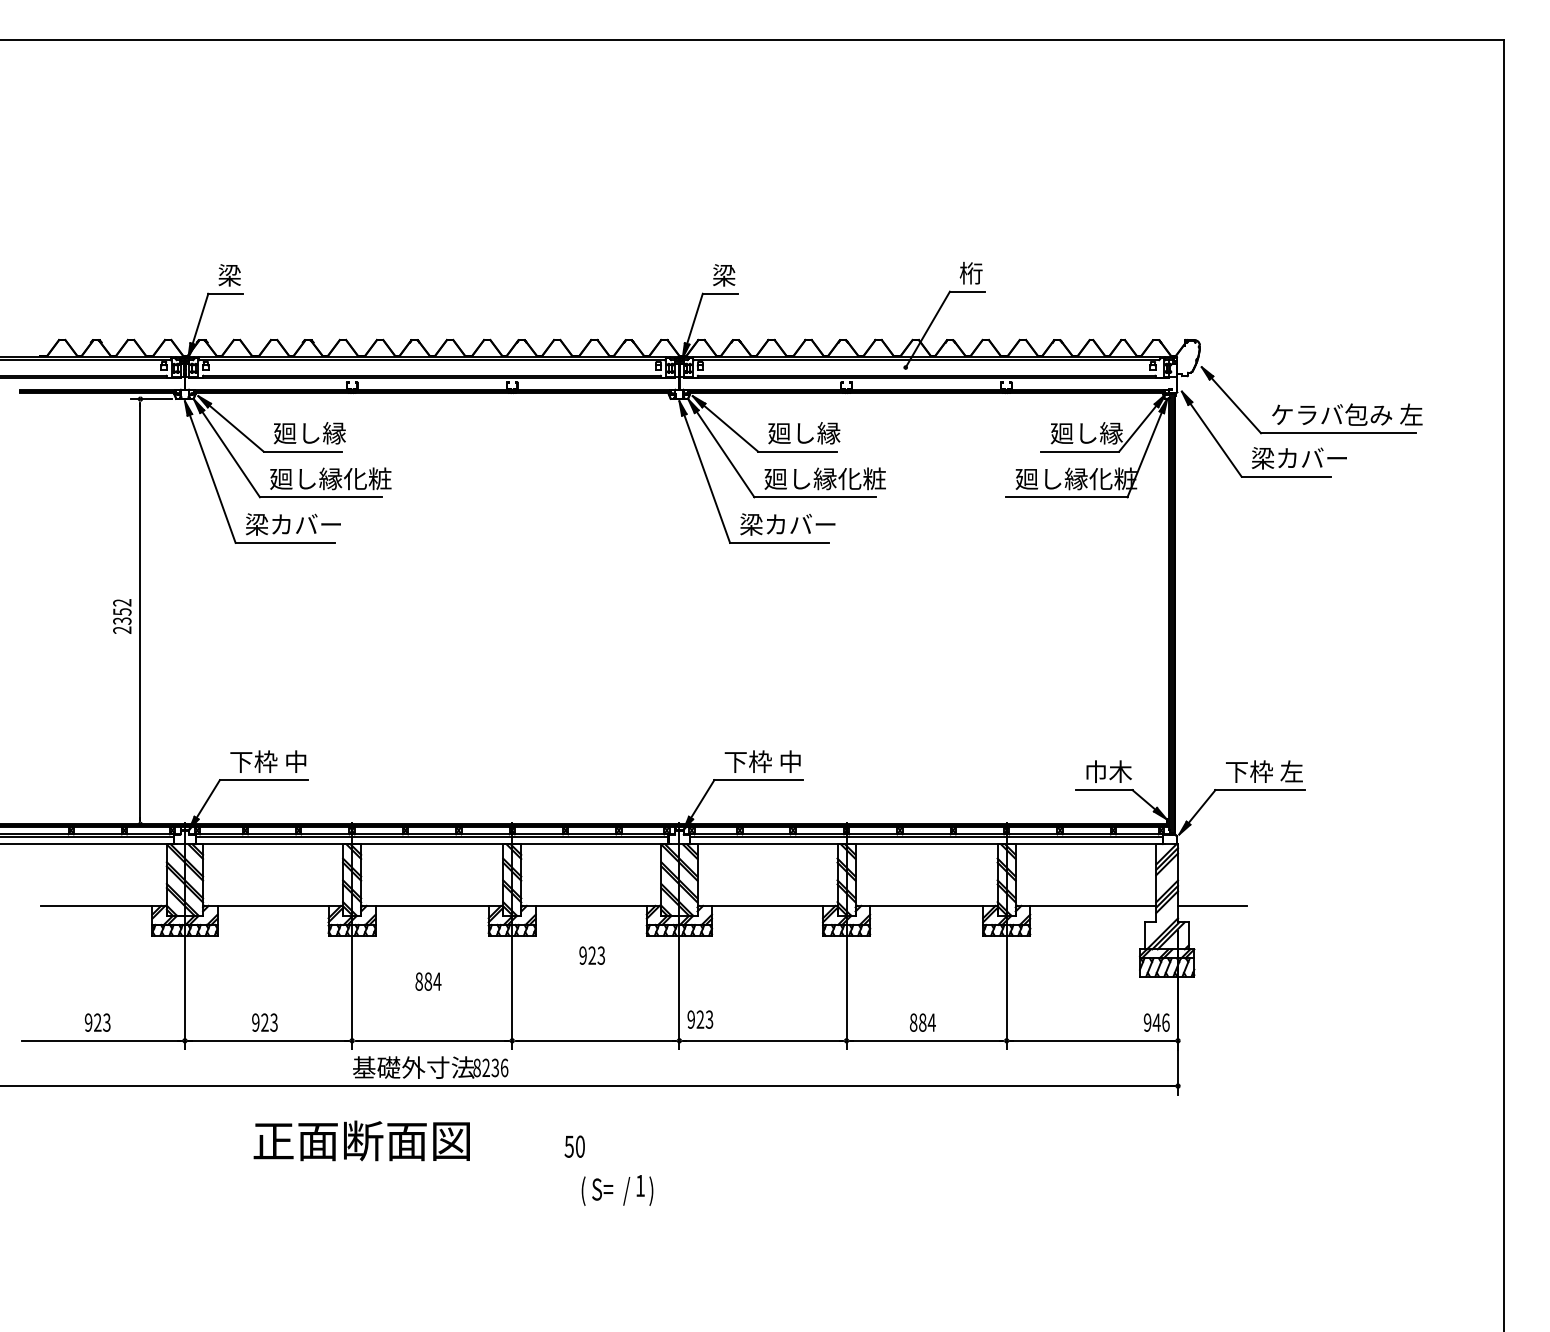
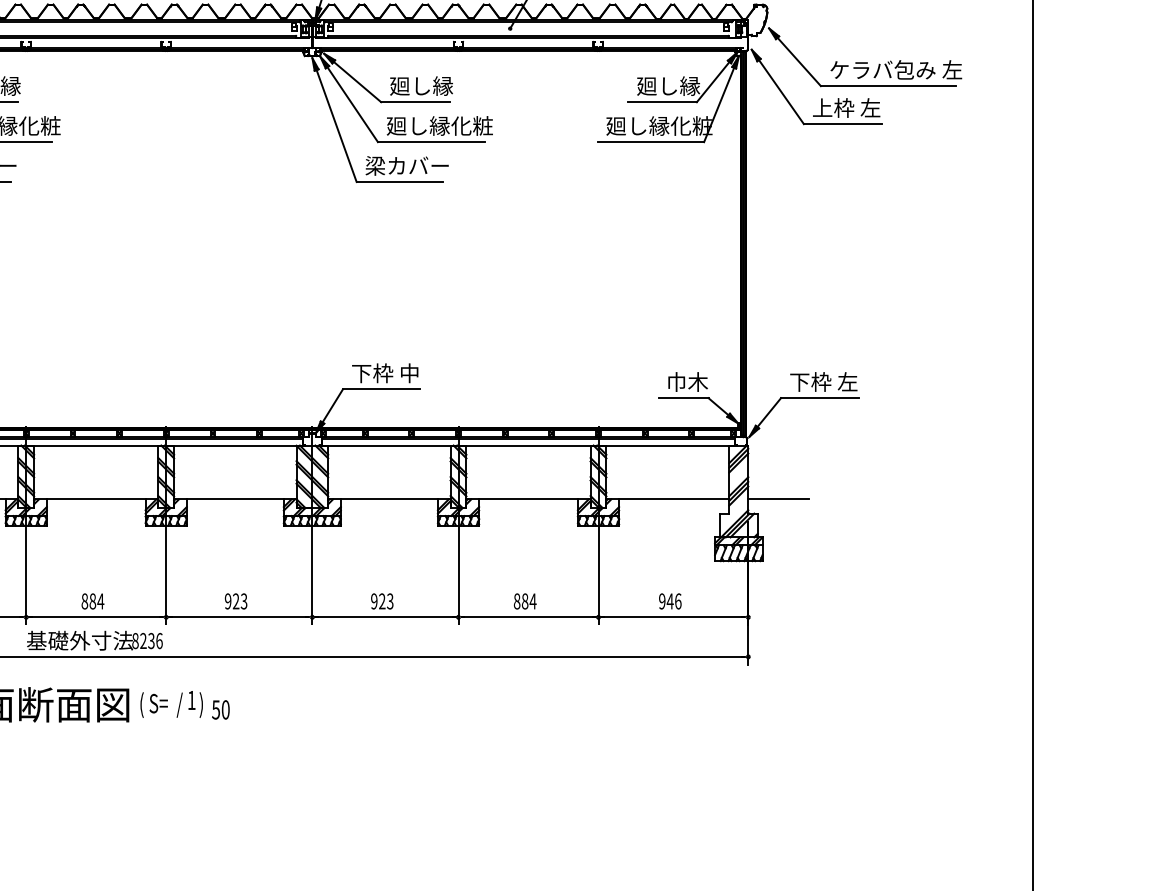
text: (1299, 458) -> (854, 108), 梁カバー -> 上枠 左
text: (591, 955) -> (235, 601), moved
text: (428, 981) -> (92, 601), moved
text: (700, 1019) -> (382, 601), moved
text: (1156, 1022) -> (670, 601), moved
text: (617, 1190) -> (171, 704), moved

